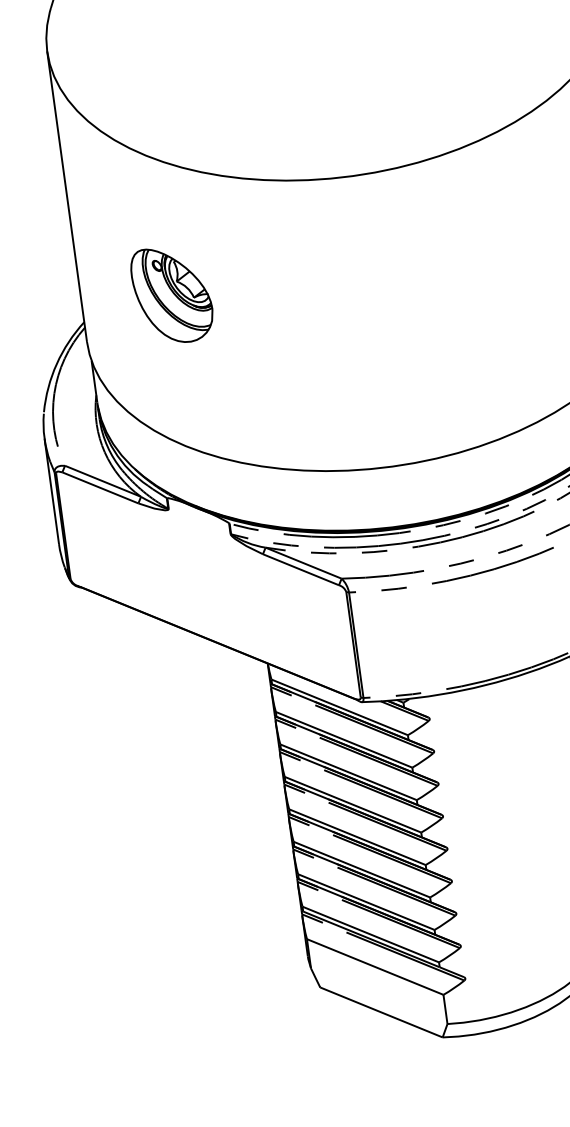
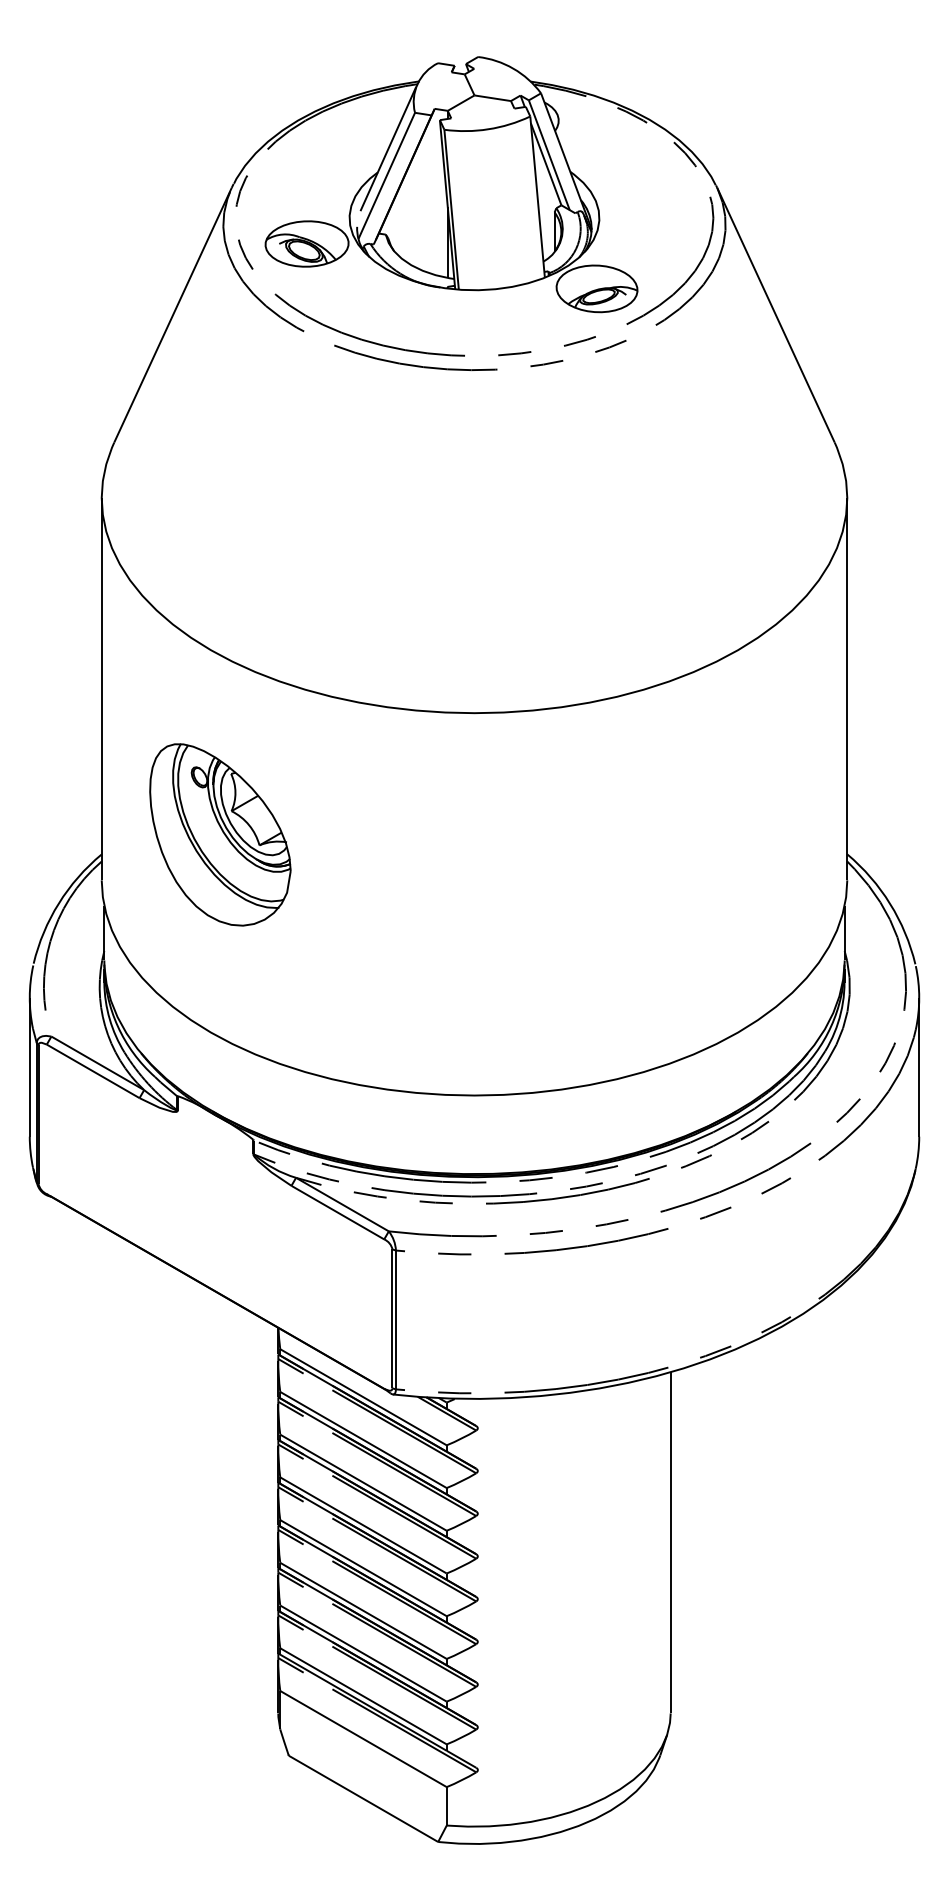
part: (172, 294) -> (220, 834), size x1.43

